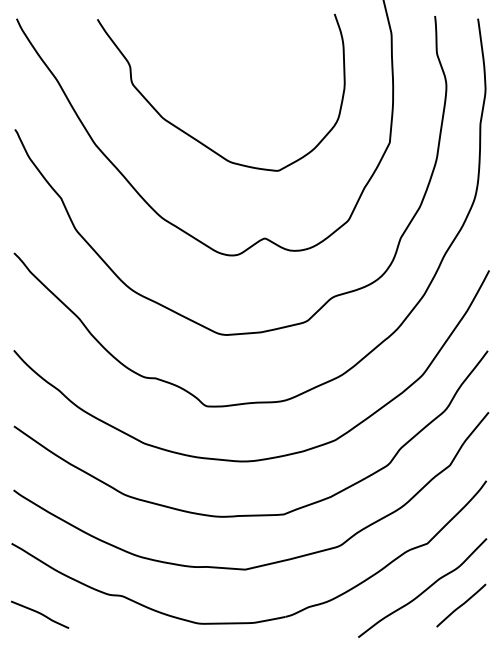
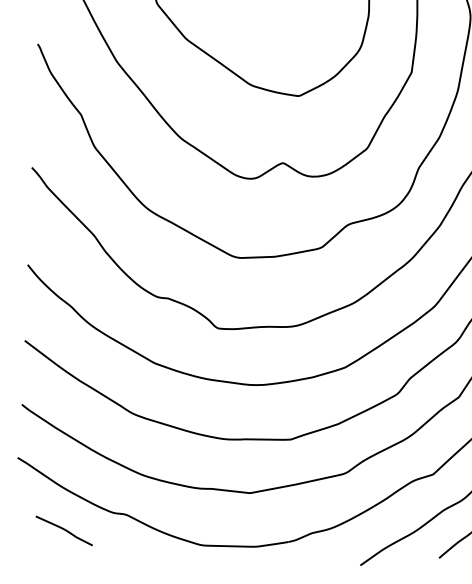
curve: (40, 614) -> (64, 530), moved

